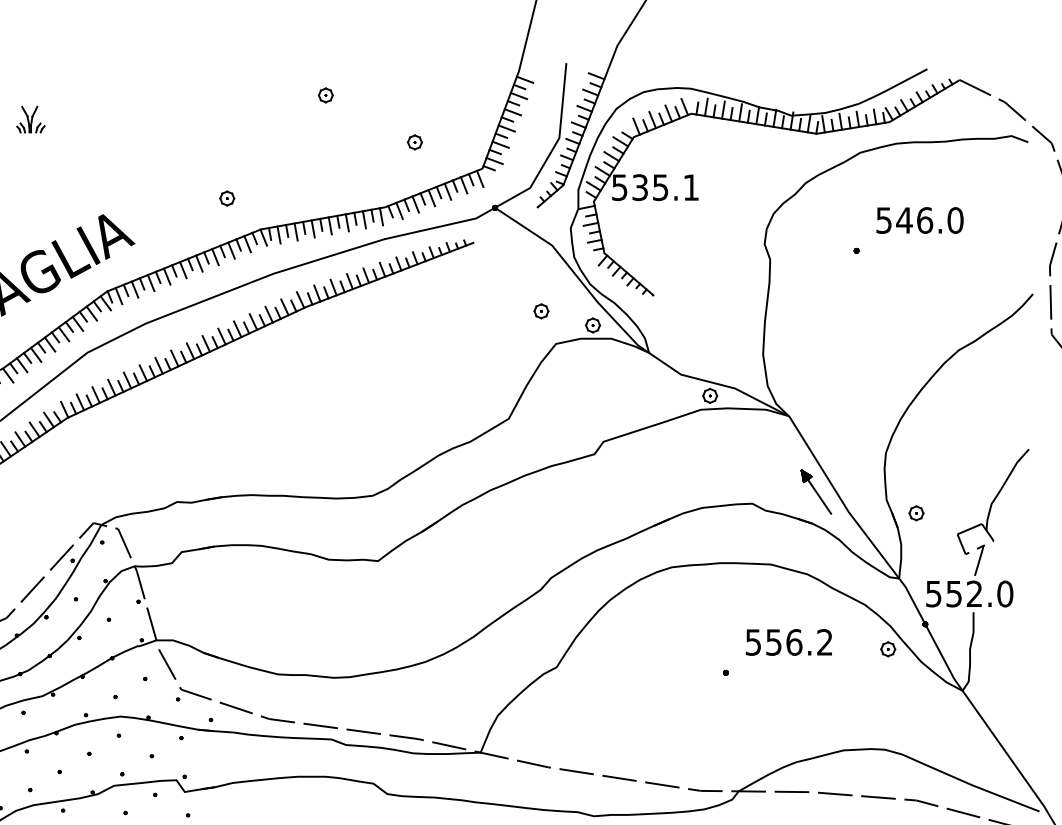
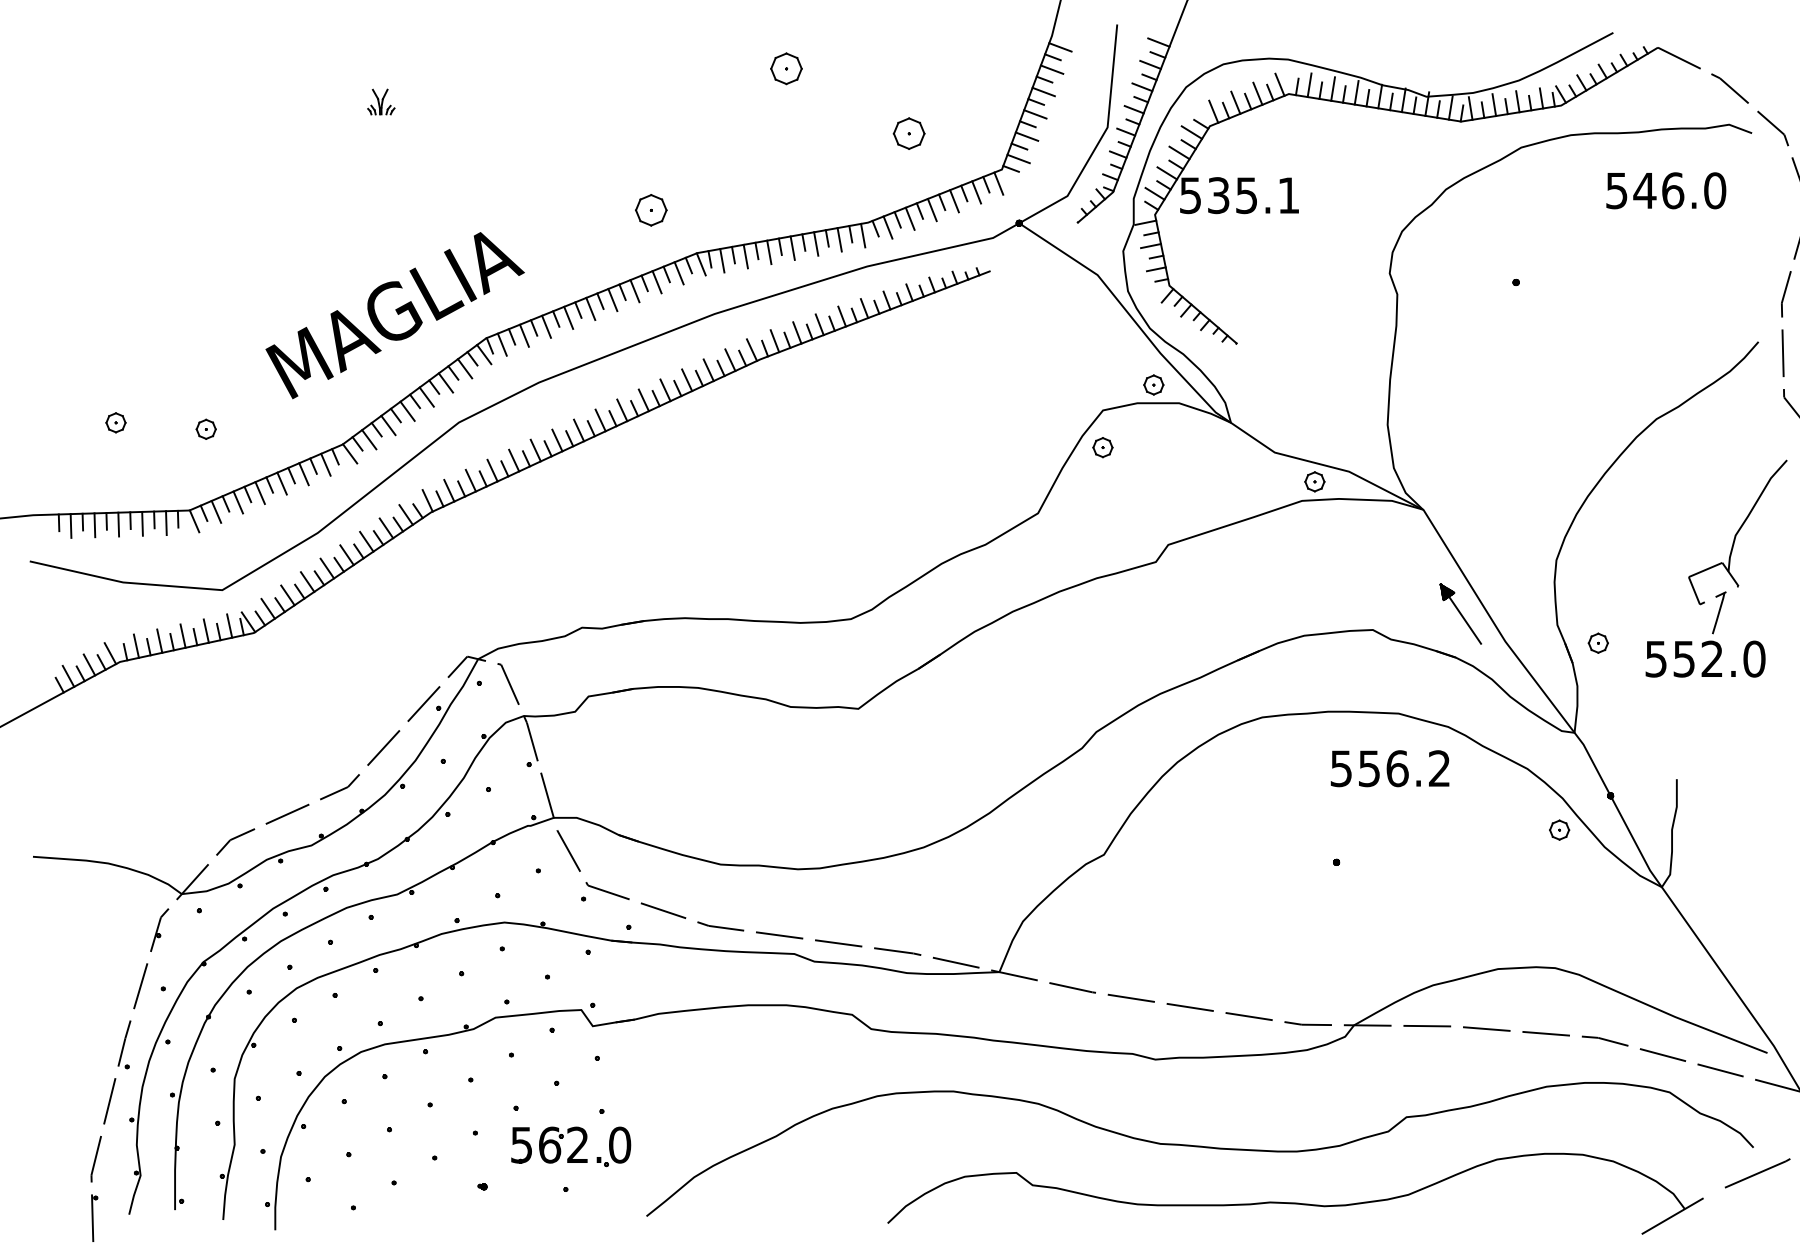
part: (325, 95) -> (786, 68), size x1.6
part: (31, 119) -> (381, 101), size x0.7
part: (414, 141) -> (908, 132), size x1.6
part: (226, 198) -> (650, 210), size x1.6
text: (920, 220) -> (1666, 190), moved
part: (541, 311) -> (1102, 447), moved
part: (977, 528) -> (1716, 568), moved
text: (788, 642) -> (1389, 768), moved

